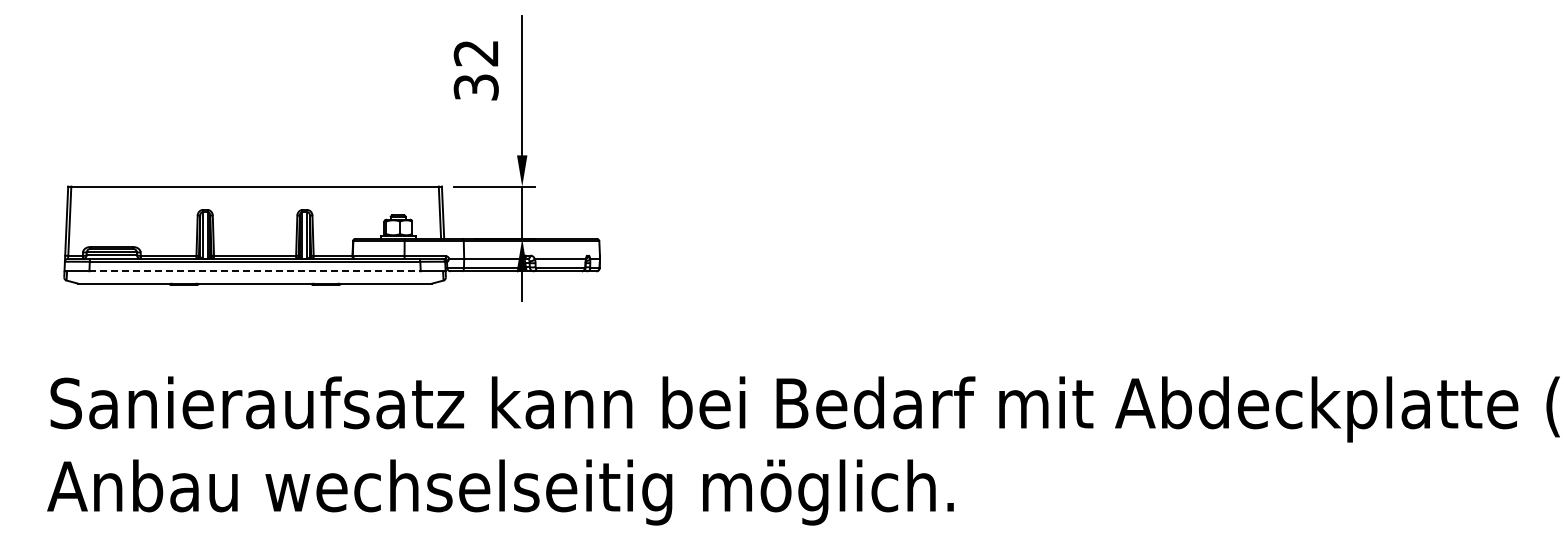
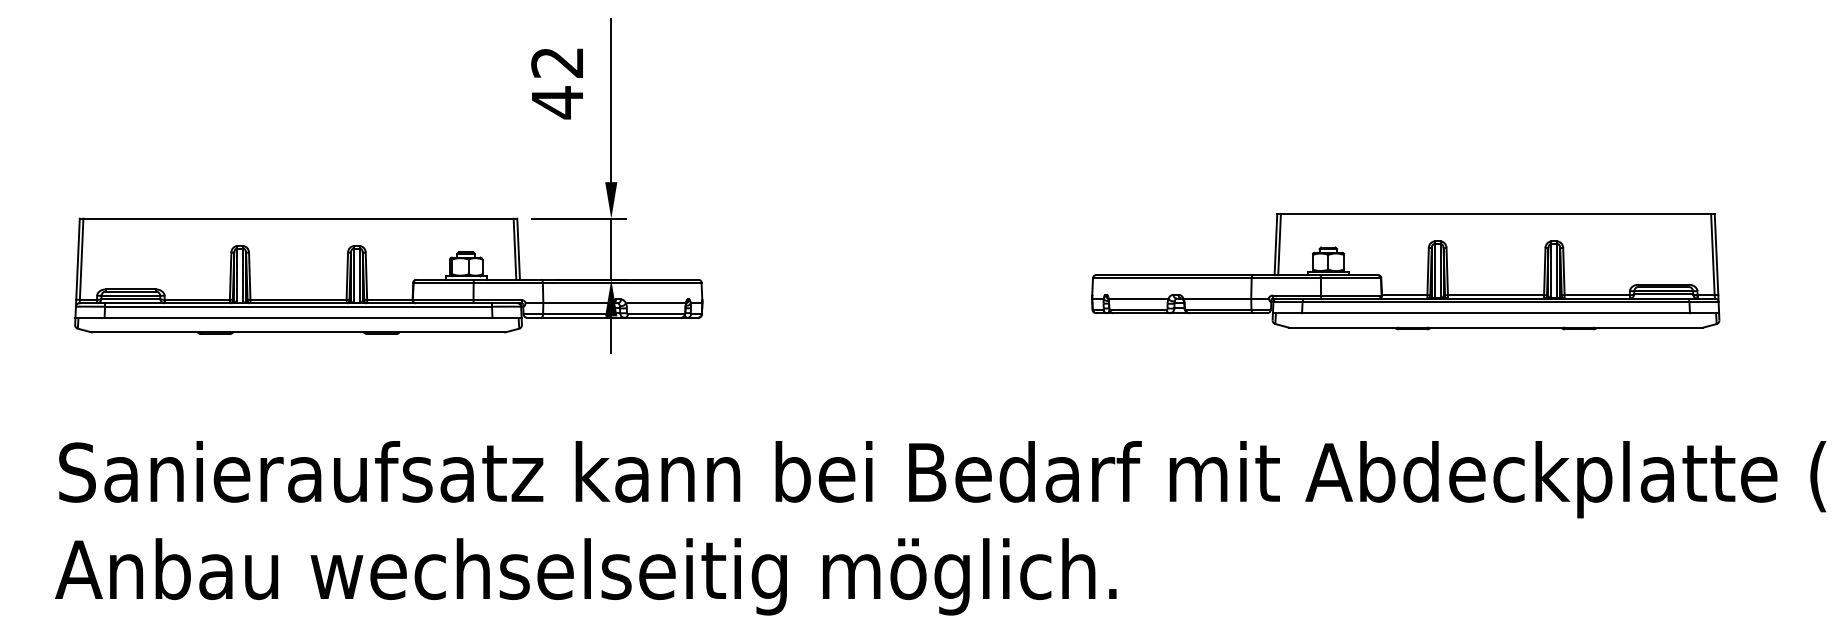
text: (475, 87) -> (556, 102), 32 -> 42
part: (1200, 231) -> (1405, 271), added
line: (255, 271) -> (299, 318), dashed -> solid

